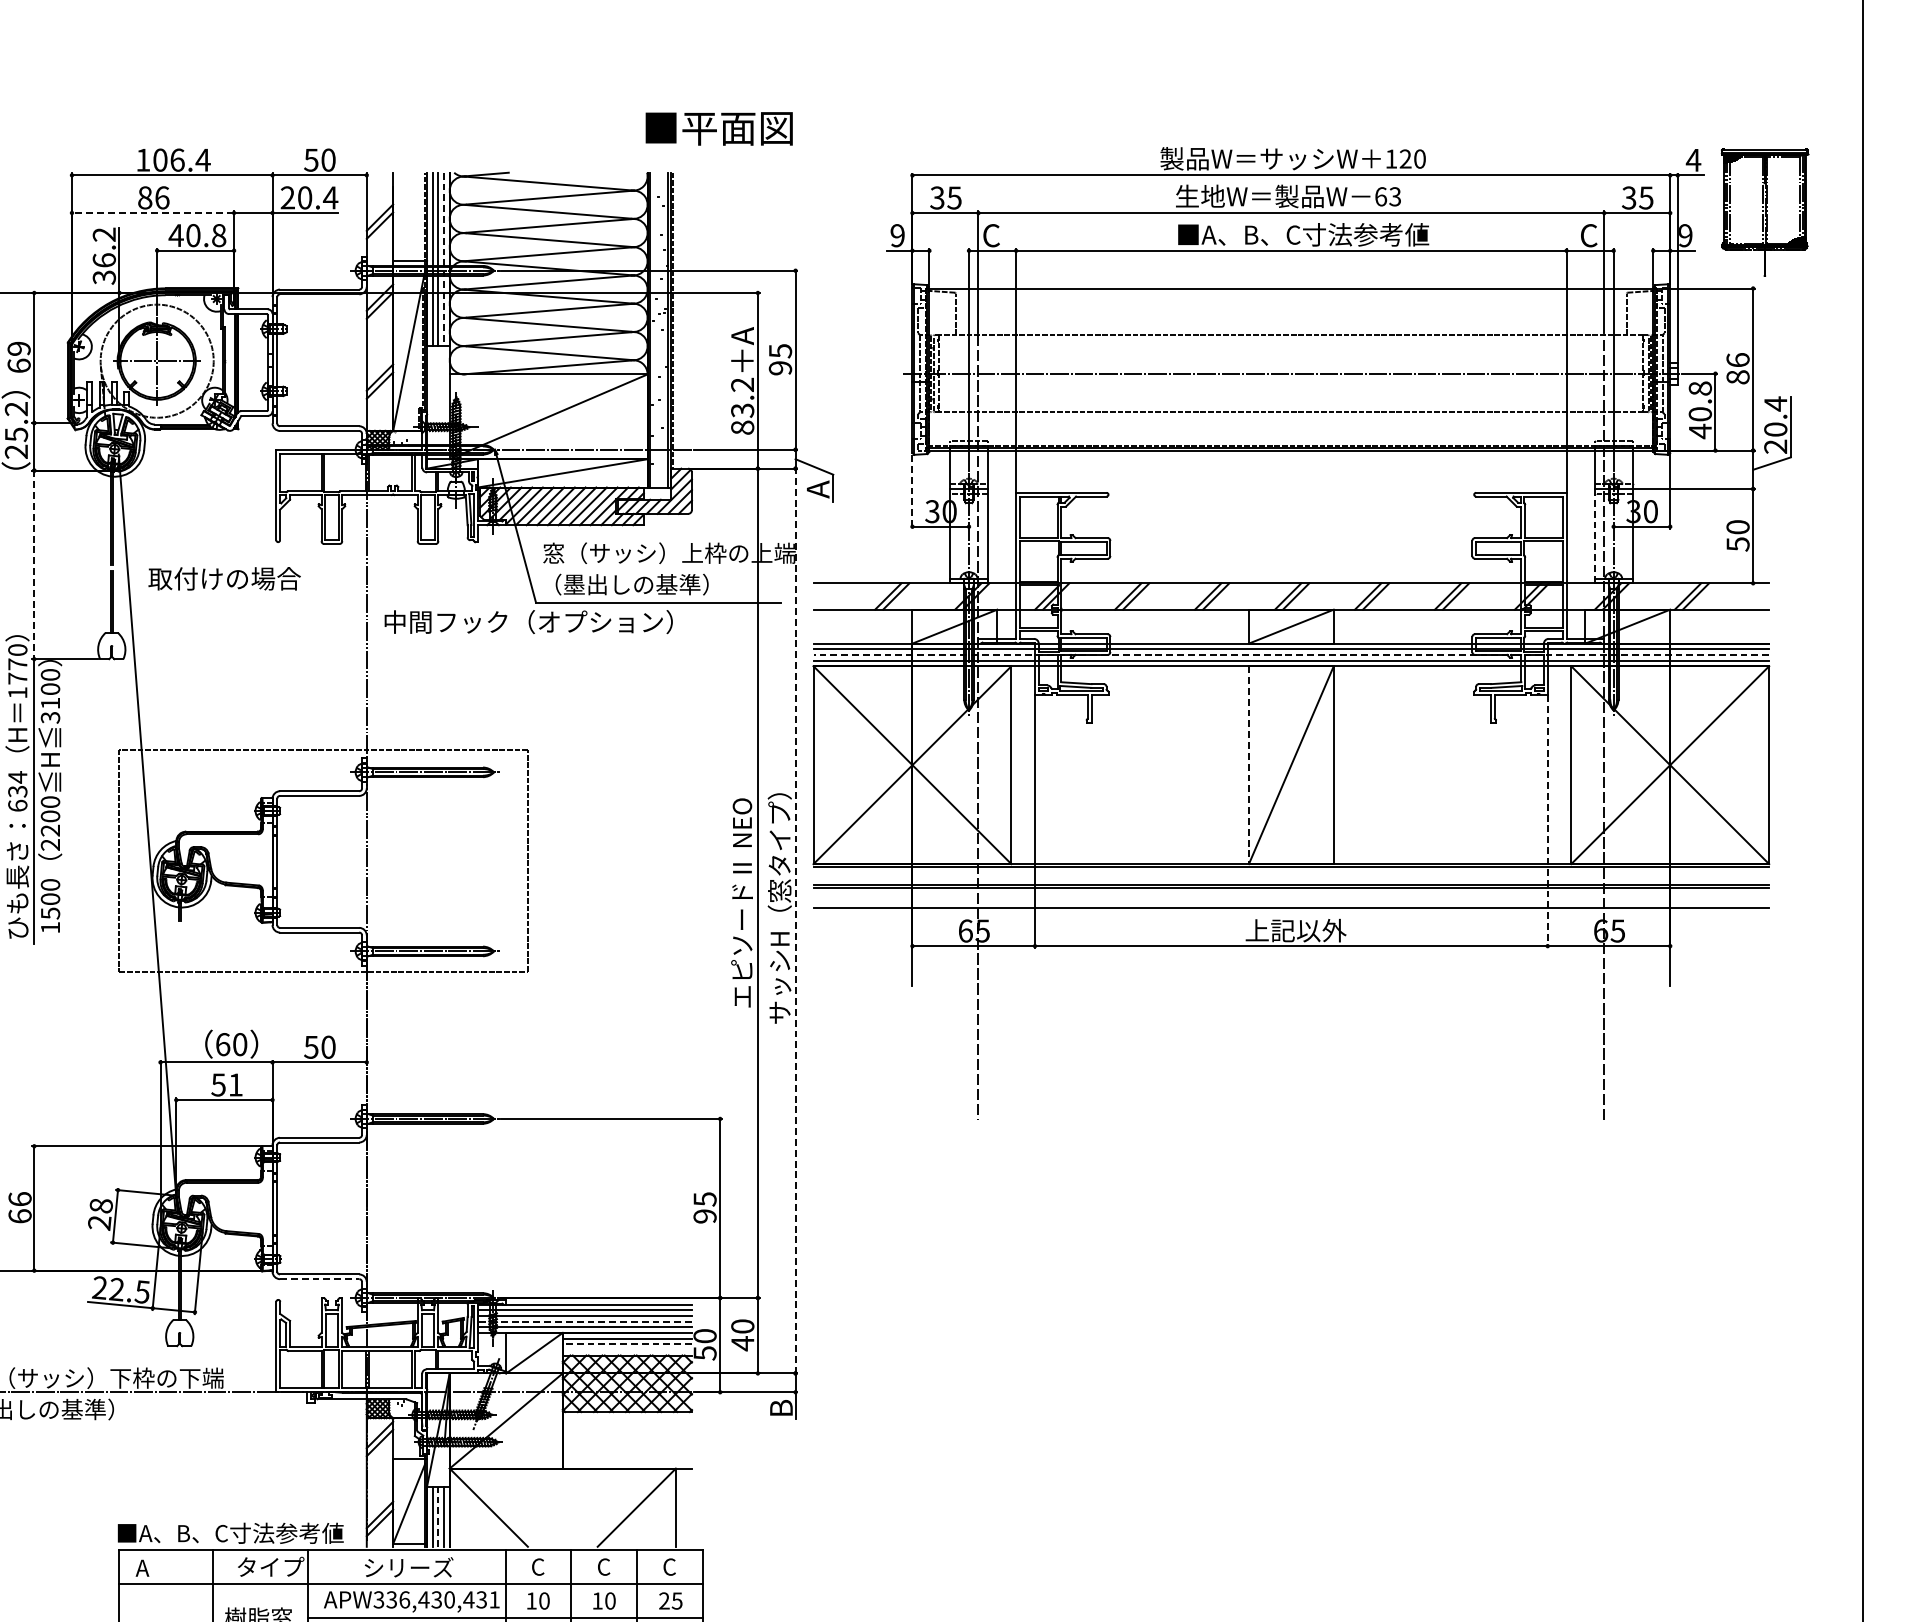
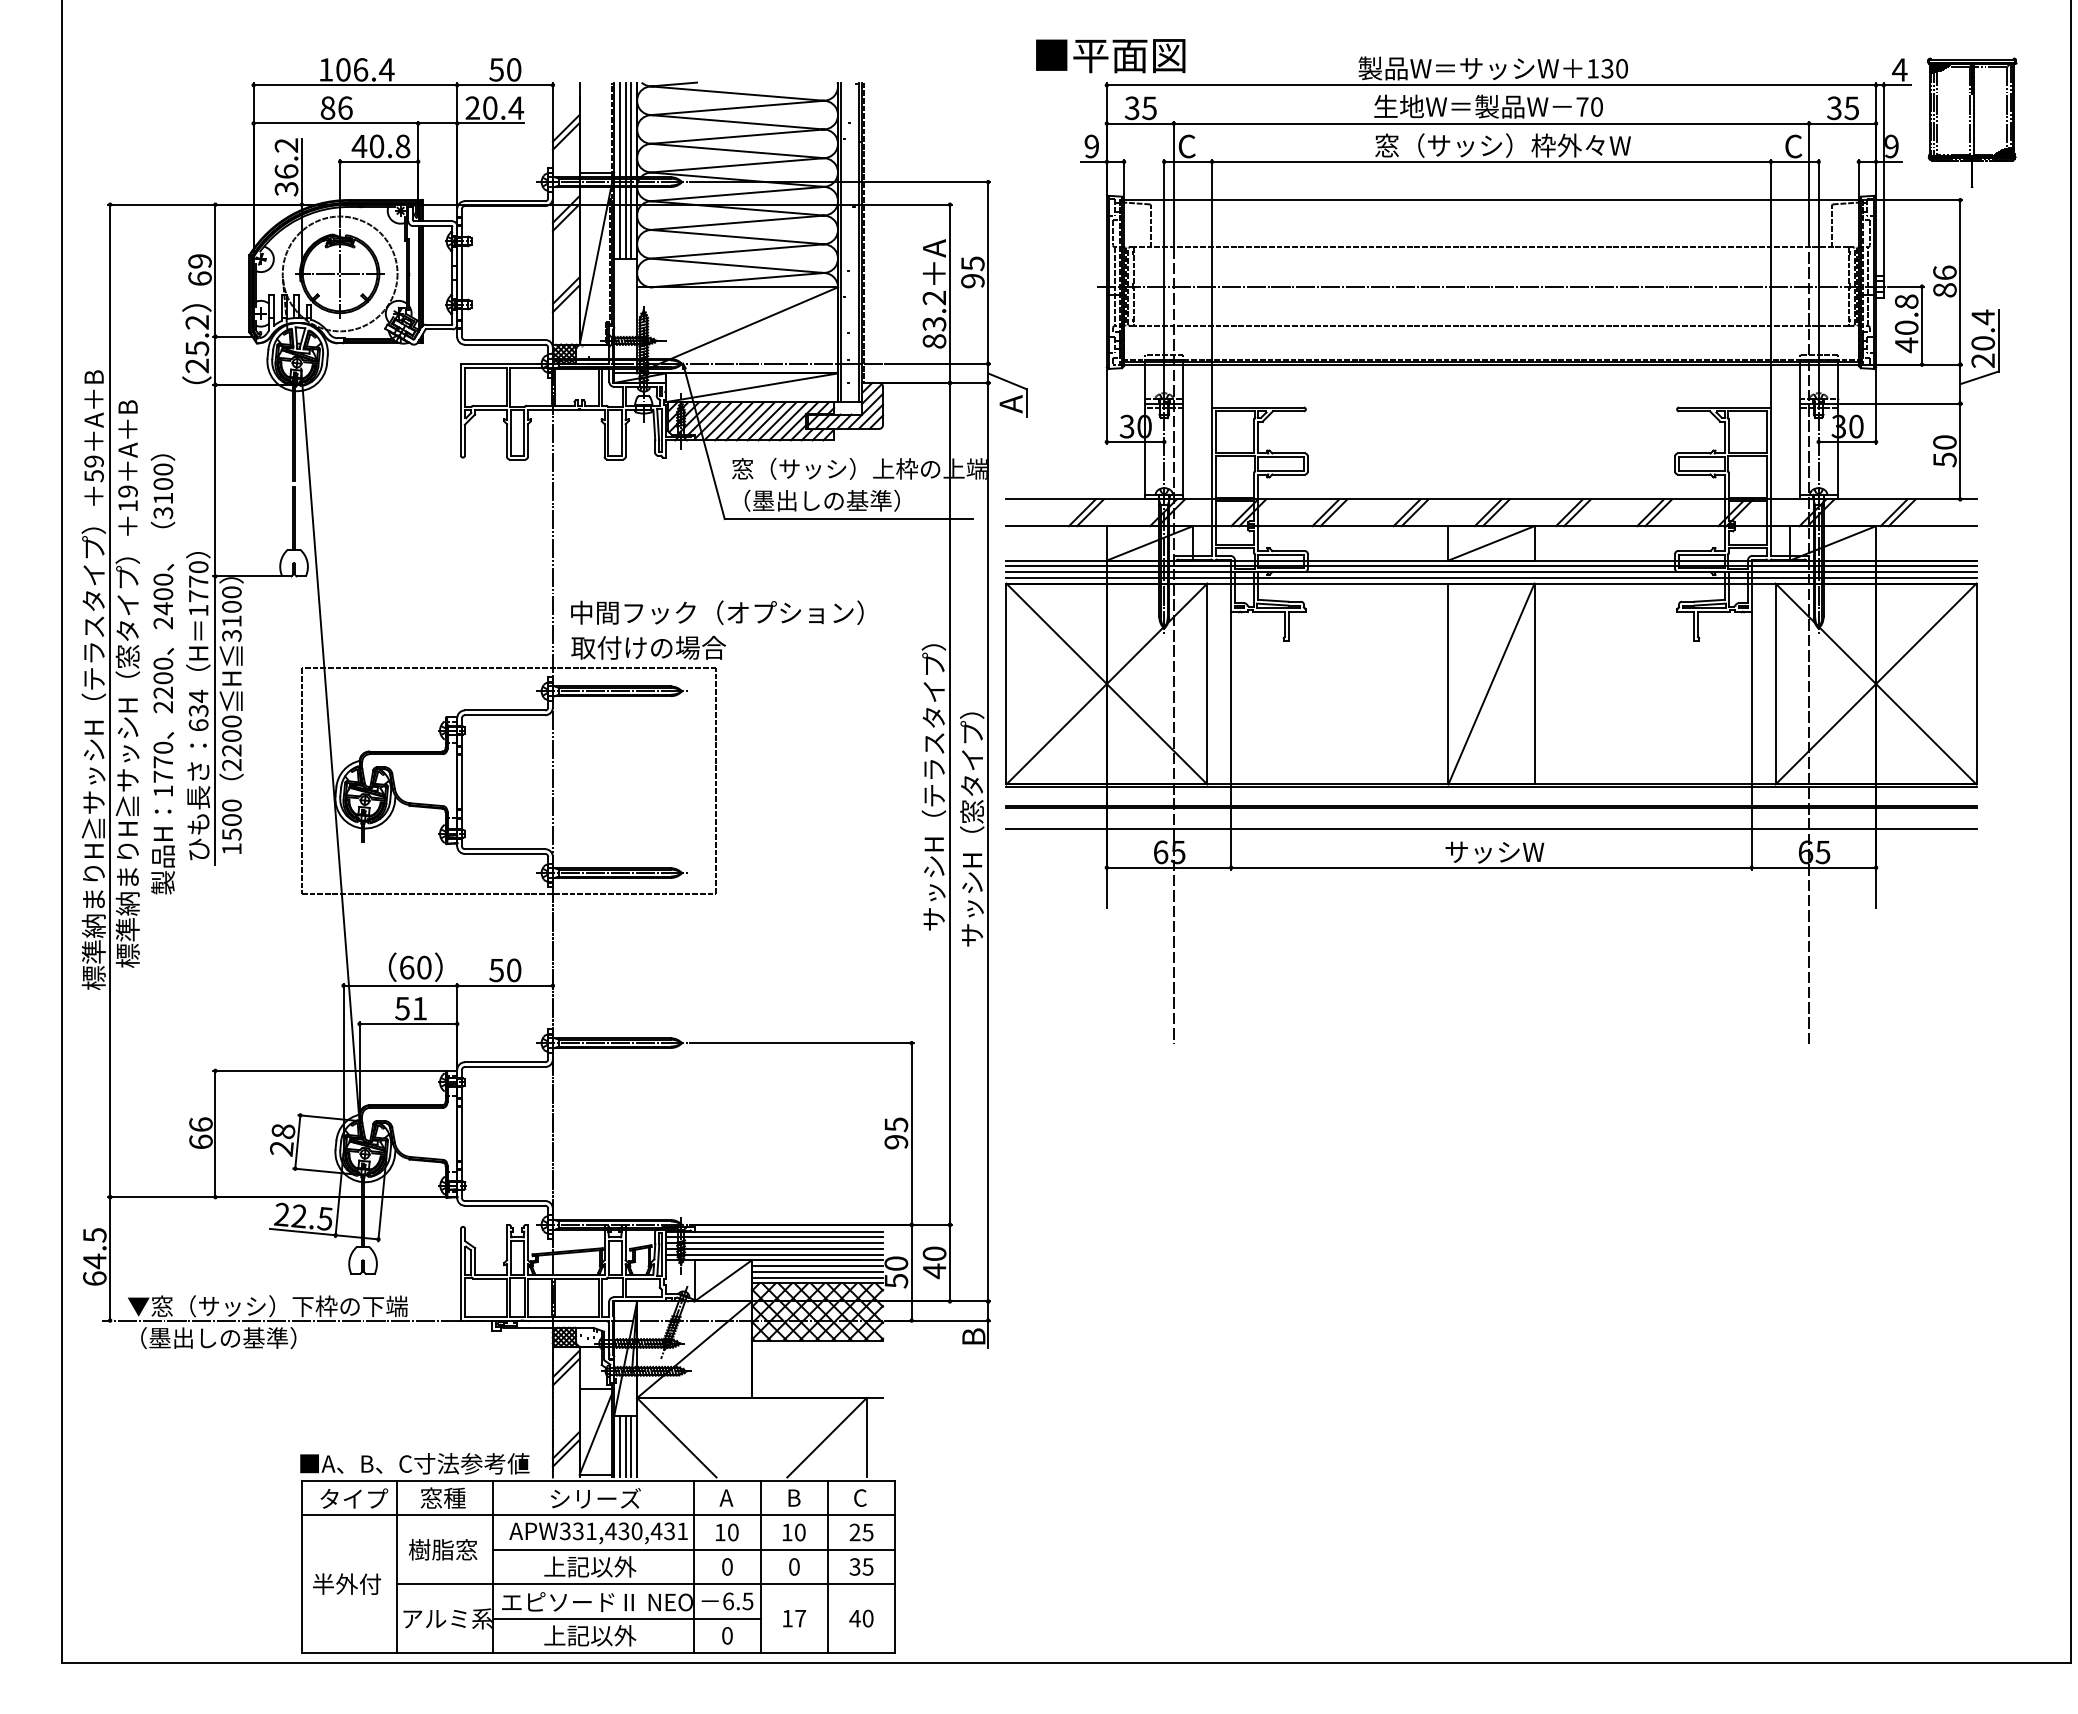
text: (719, 129) -> (1110, 56), moved
text: (1405, 158) -> (1607, 68), 120 -> 130
text: (1387, 196) -> (1589, 106), 63 -> 70
line: (152, 213) -> (335, 123), dashed -> solid
text: (1303, 234) -> (1503, 145), ■A、B、C寸法参考値 -> 窓（サッシ）枠外々W
line: (444, 260) -> (631, 171), dashed -> solid
line: (912, 492) -> (1106, 407), dashed -> solid
line: (1594, 536) -> (1799, 451), dashed -> solid
line: (34, 564) -> (215, 480), dashed -> solid
text: (224, 578) -> (648, 647), moved
text: (528, 621) -> (717, 612), moved
line: (1290, 655) -> (1490, 572), dashed -> solid
line: (1249, 765) -> (1448, 684), dashed -> solid
line: (1547, 821) -> (1751, 741), dashed -> solid
text: (741, 867) -> (933, 787), エピソードⅡ NEO -> サッシH（テラスタイプ）
line: (795, 920) -> (988, 841), dashed -> solid
text: (1296, 930) -> (1496, 851), 上記以外 -> サッシW
line: (320, 1278) -> (505, 1205), dashed -> solid
line: (585, 1321) -> (774, 1248), dashed -> solid
line: (627, 1343) -> (817, 1271), dashed -> solid
line: (626, 1349) -> (816, 1277), added
line: (438, 1516) -> (625, 1446), dashed -> solid
text: (269, 1566) -> (454, 1497), タイプ -> 窓種
text: (537, 1566) -> (726, 1497), C -> A
text: (603, 1566) -> (793, 1497), C -> B
text: (170, 1567) -> (353, 1498), A -> タイプ
text: (404, 1600) -> (591, 1531), APW336,430,431 -> APW331,430,431

